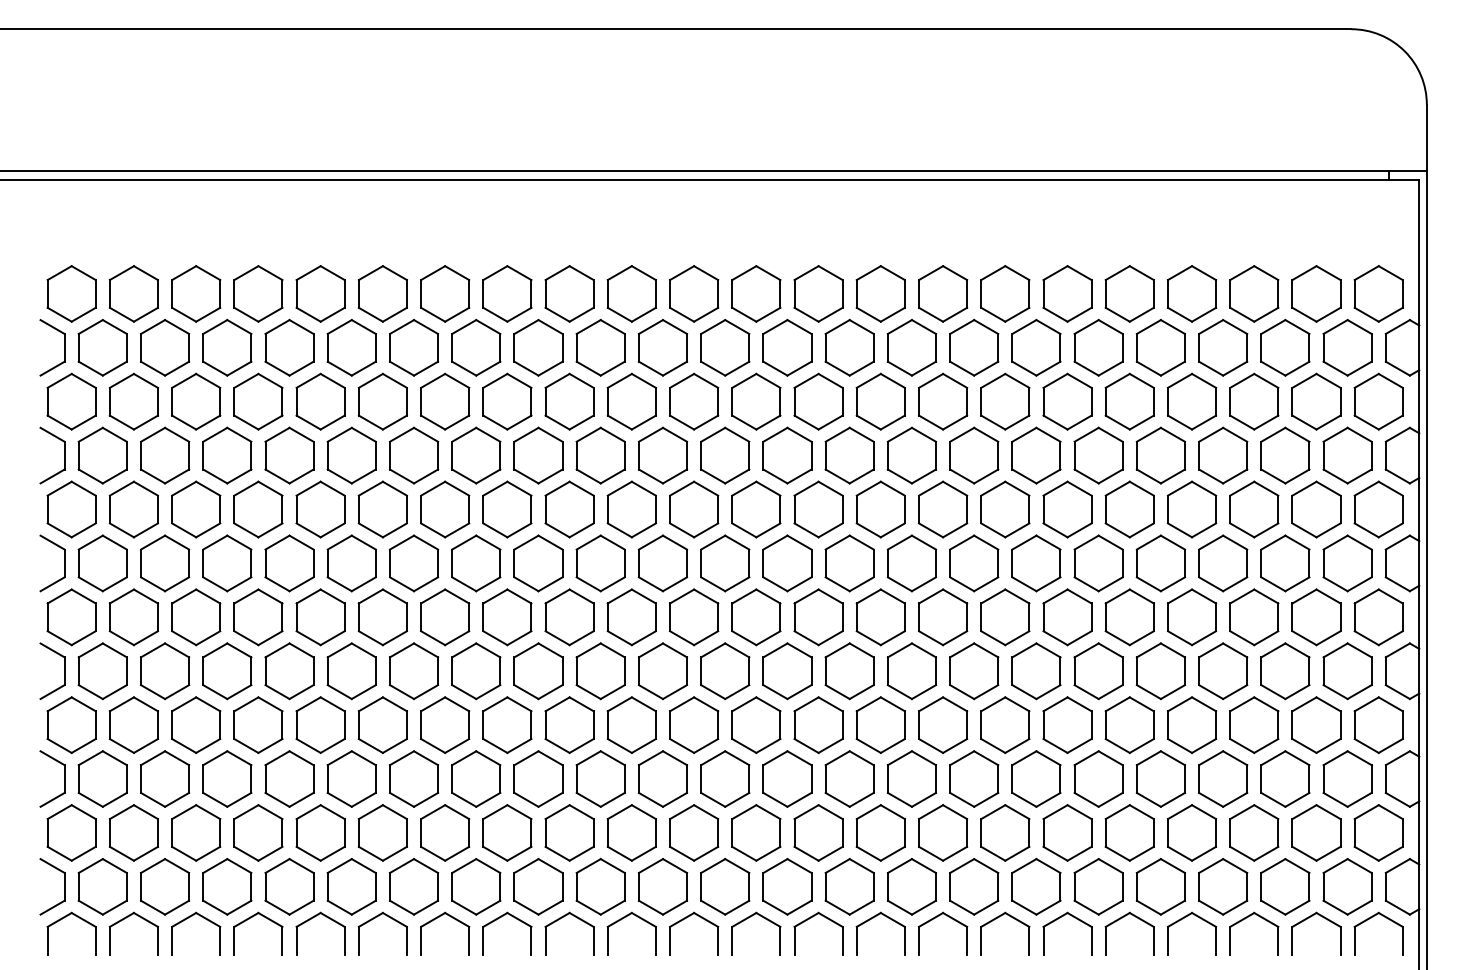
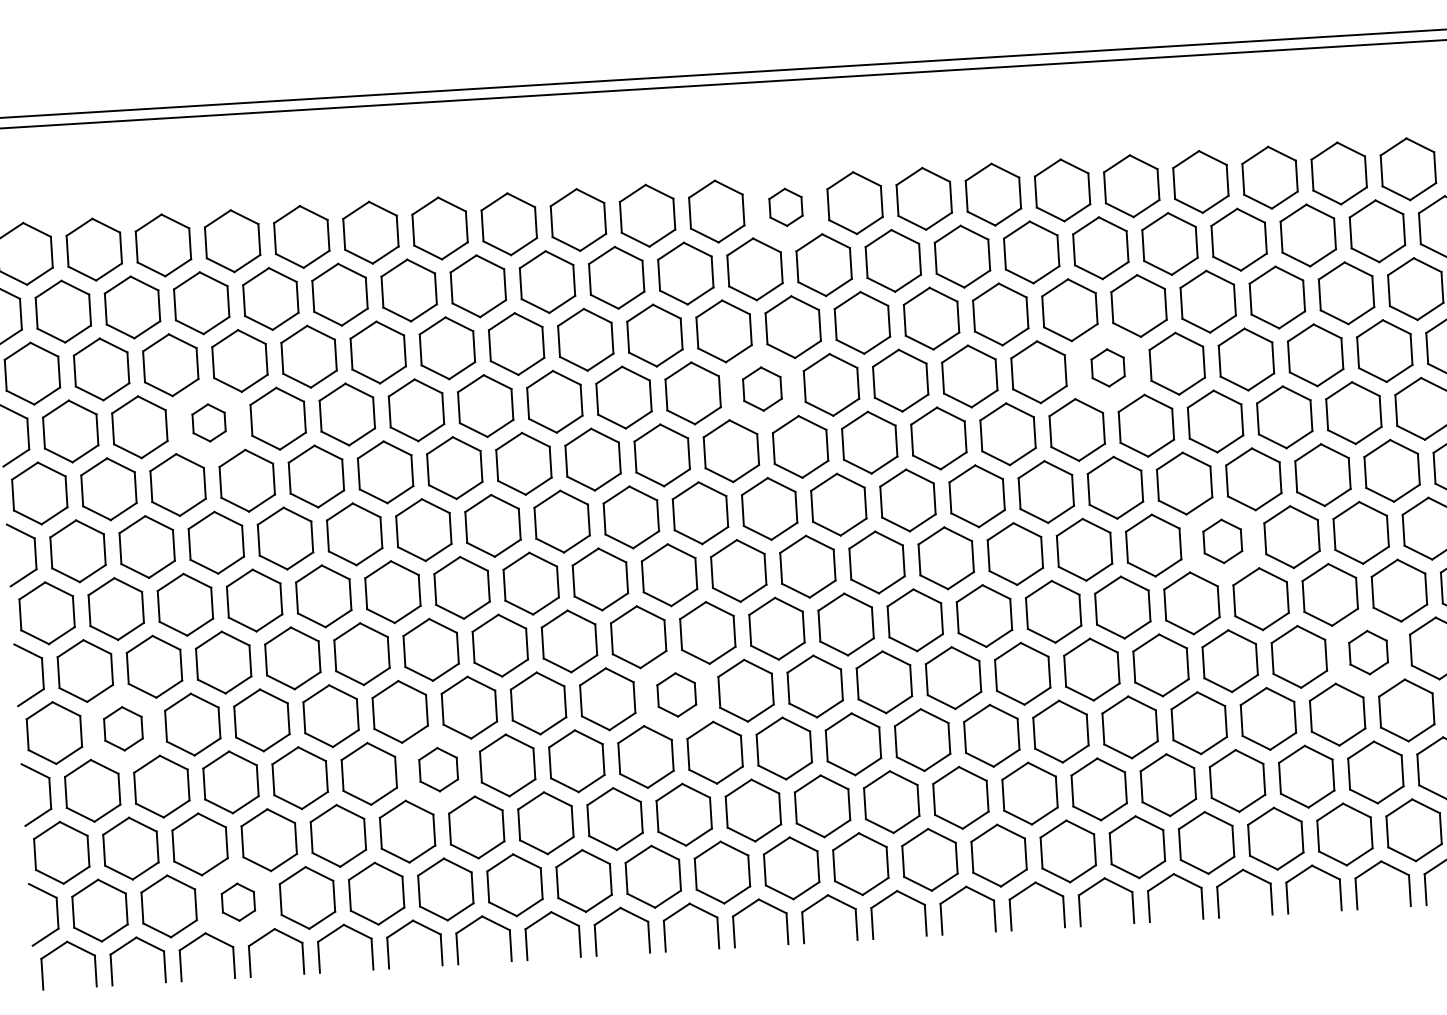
part: (756, 293) -> (786, 206), size x0.6
part: (227, 455) -> (209, 422), size x0.6
part: (725, 455) -> (762, 388), size x0.7
part: (1036, 455) -> (1108, 367), size x0.6
part: (1129, 617) -> (1222, 541), size x0.7
part: (133, 724) -> (123, 728), size x0.7
part: (631, 724) -> (676, 694), size x0.7
part: (1254, 724) -> (1368, 651), size x0.7
part: (414, 778) -> (438, 769), size x0.7
part: (227, 886) -> (238, 901), size x0.6

